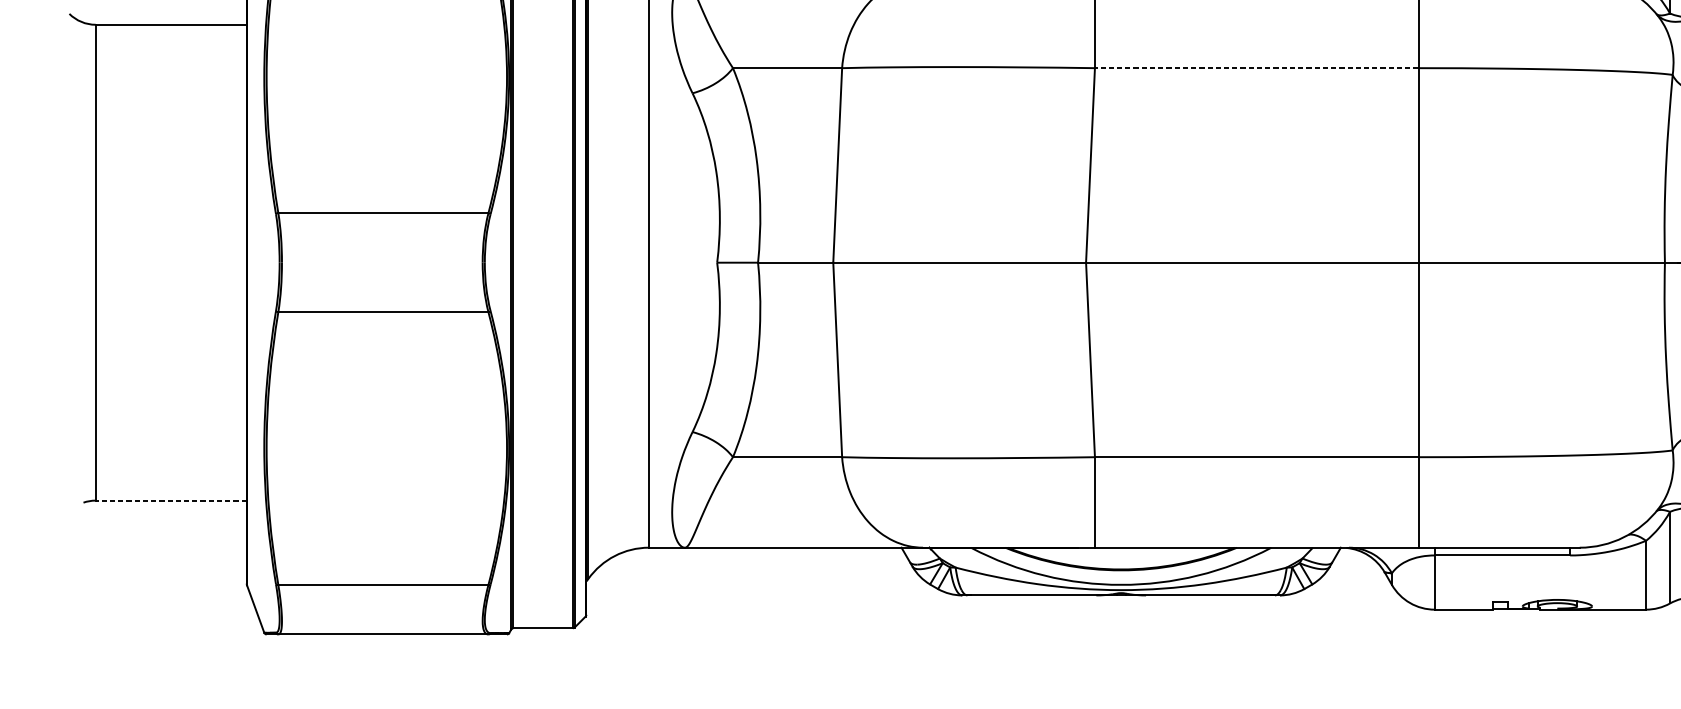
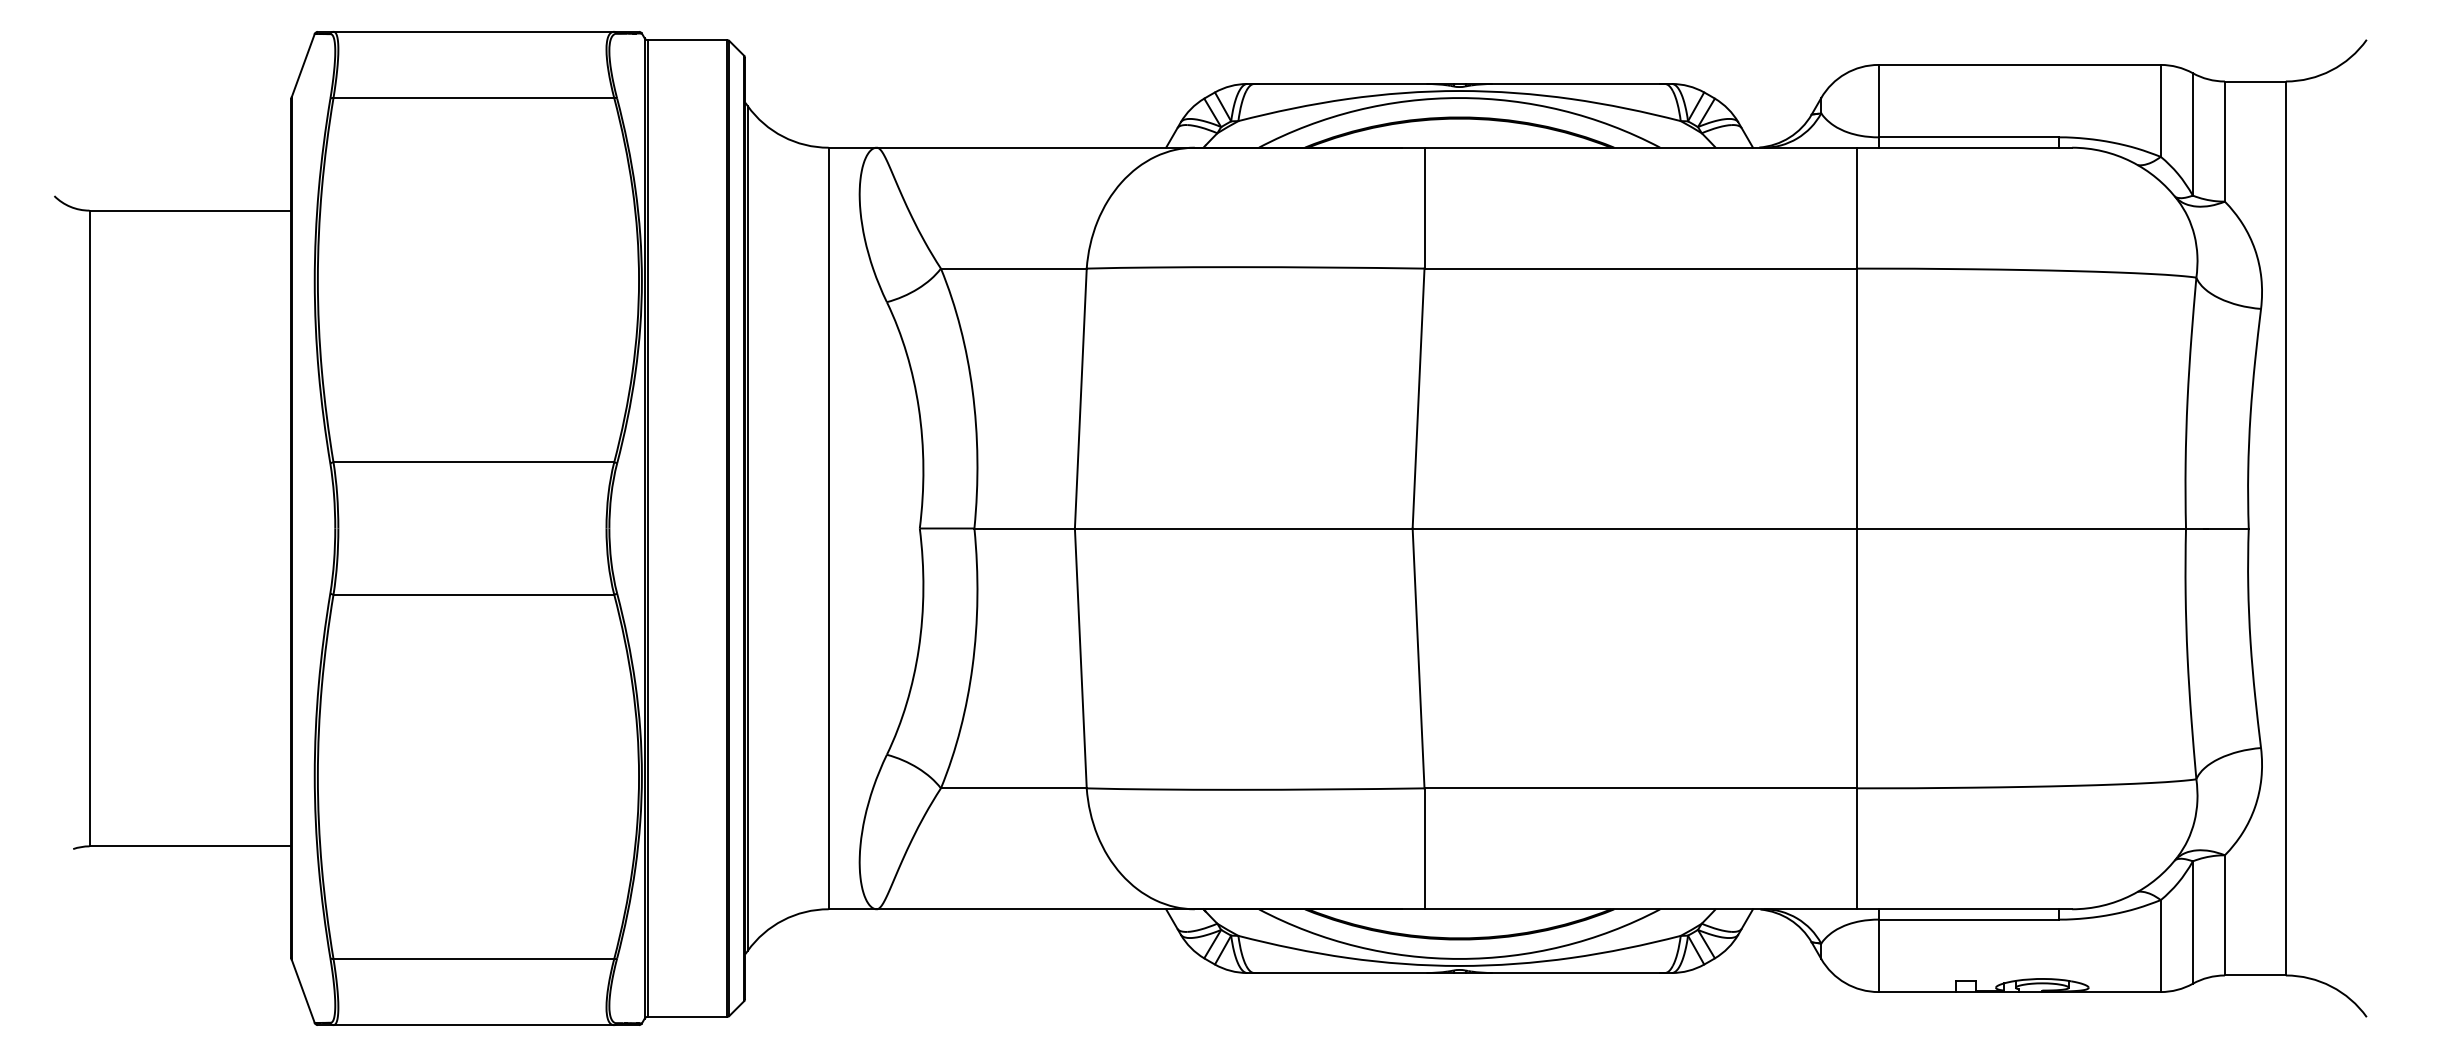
line: (1256, 68) -> (1640, 268), dashed -> solid
line: (171, 500) -> (190, 846), dashed -> solid

